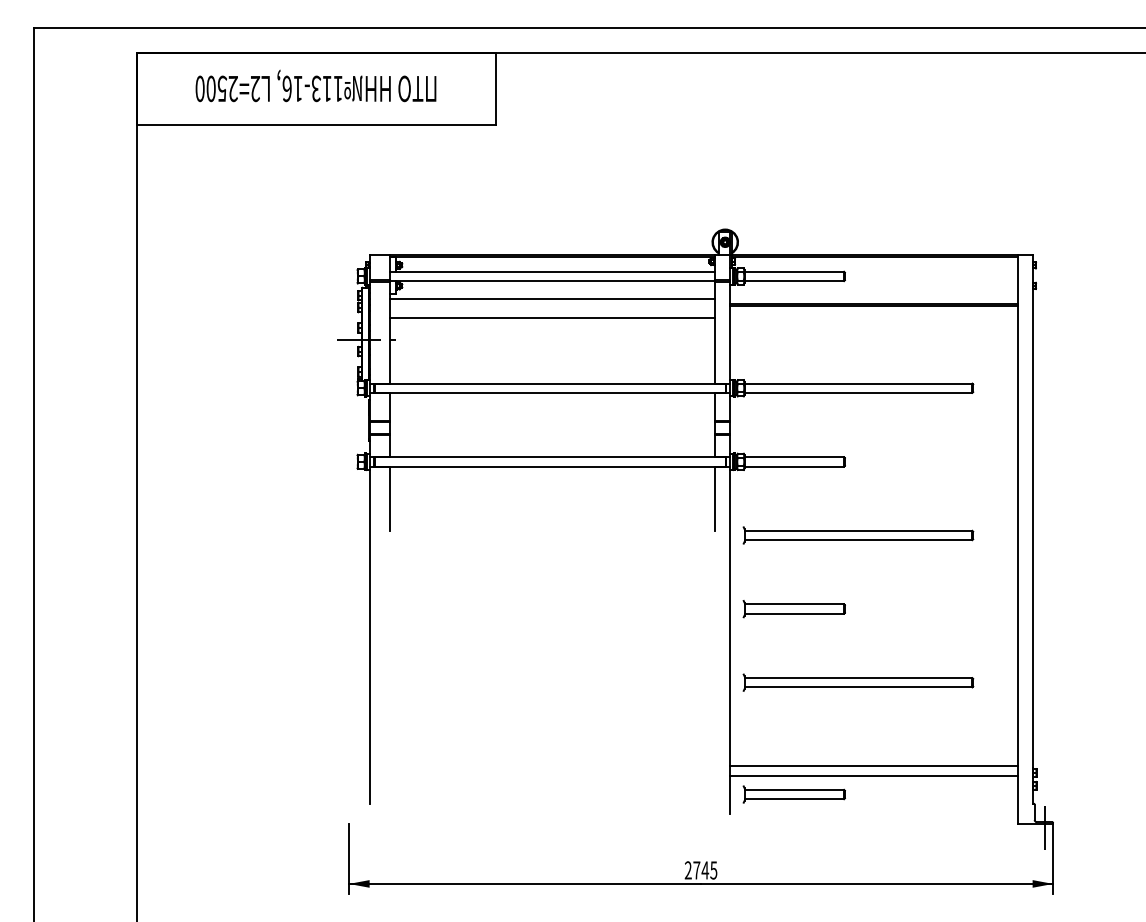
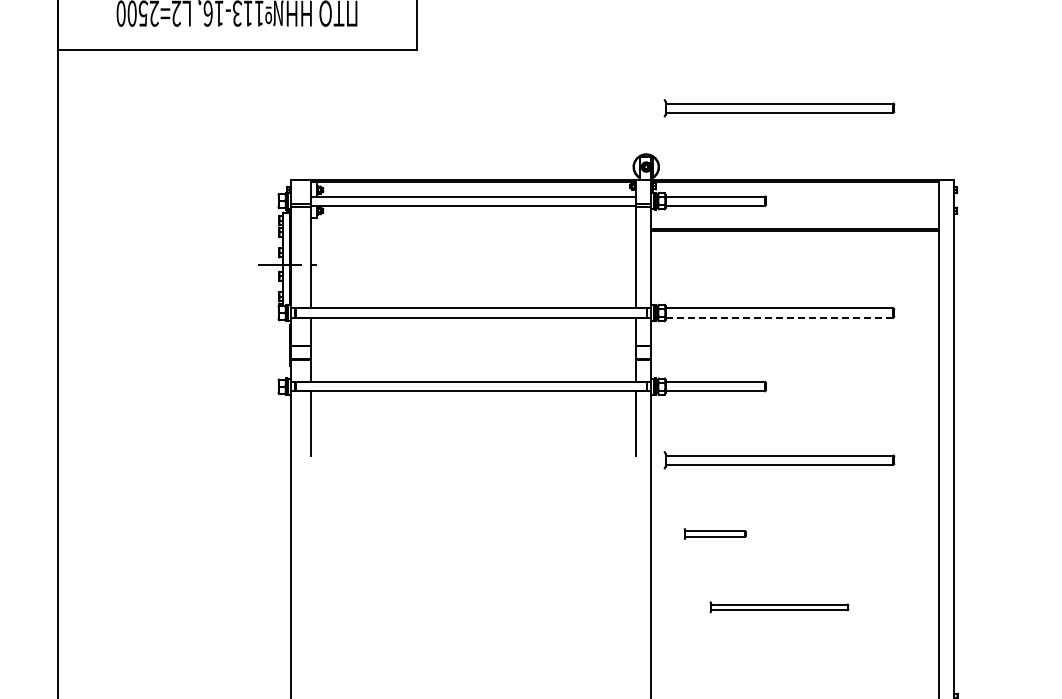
part: (858, 183) -> (779, 108), added
line: (552, 298) -> (473, 223), removed
line: (552, 318) -> (473, 243), removed
line: (858, 392) -> (779, 317), solid -> dashed
part: (793, 609) -> (714, 534), size x0.6
part: (858, 682) -> (779, 607), size x0.6
line: (873, 765) -> (794, 690), removed

